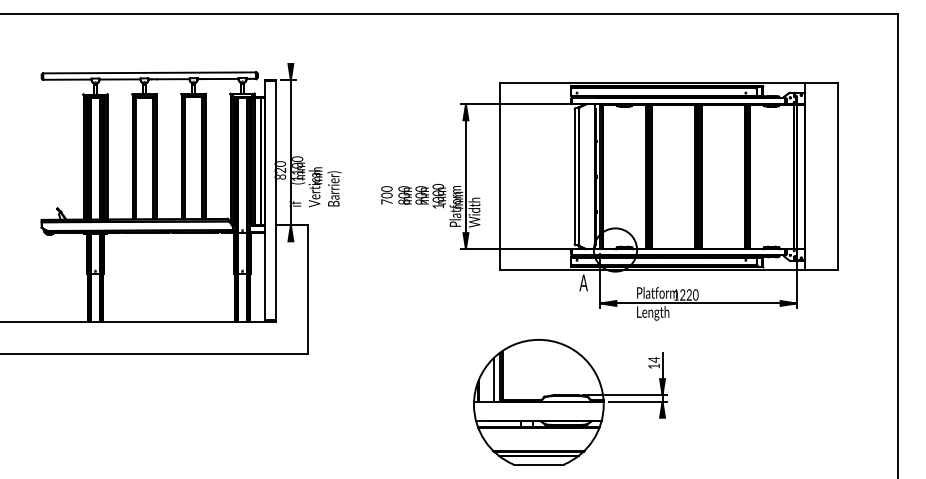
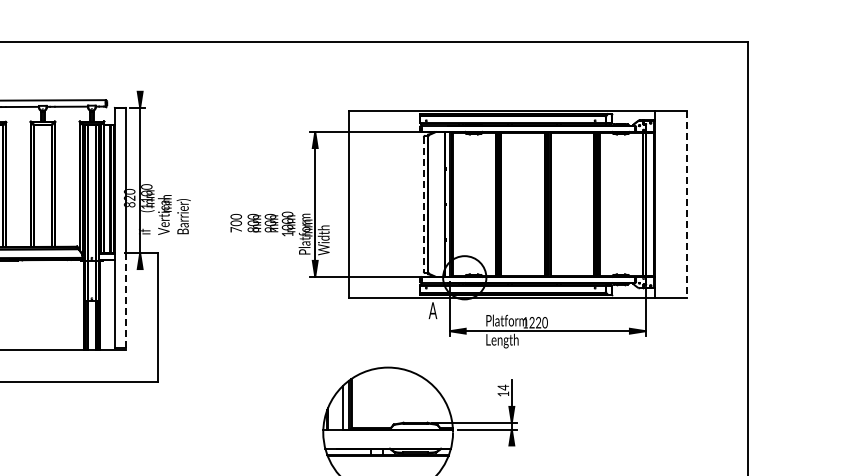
line: (574, 177) -> (423, 205), solid -> dashed
line: (837, 177) -> (686, 205), solid -> dashed
line: (276, 274) -> (125, 302), solid -> dashed

